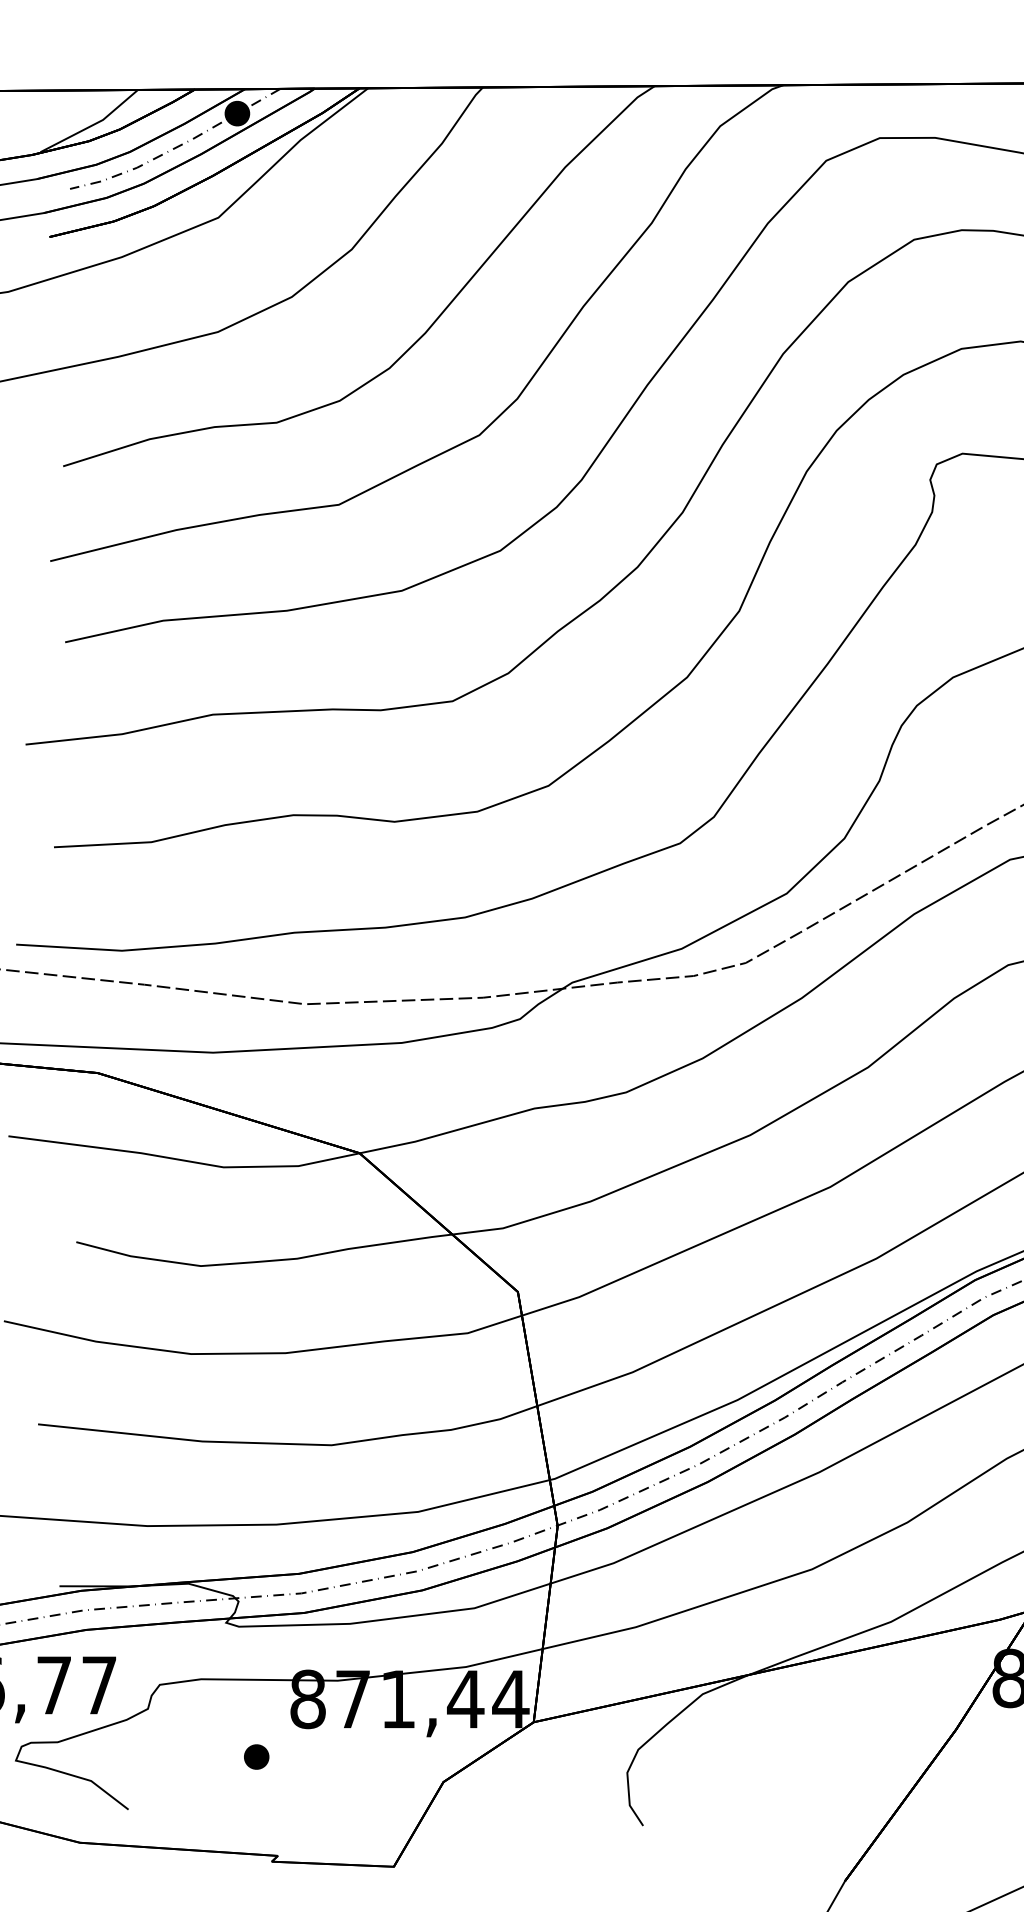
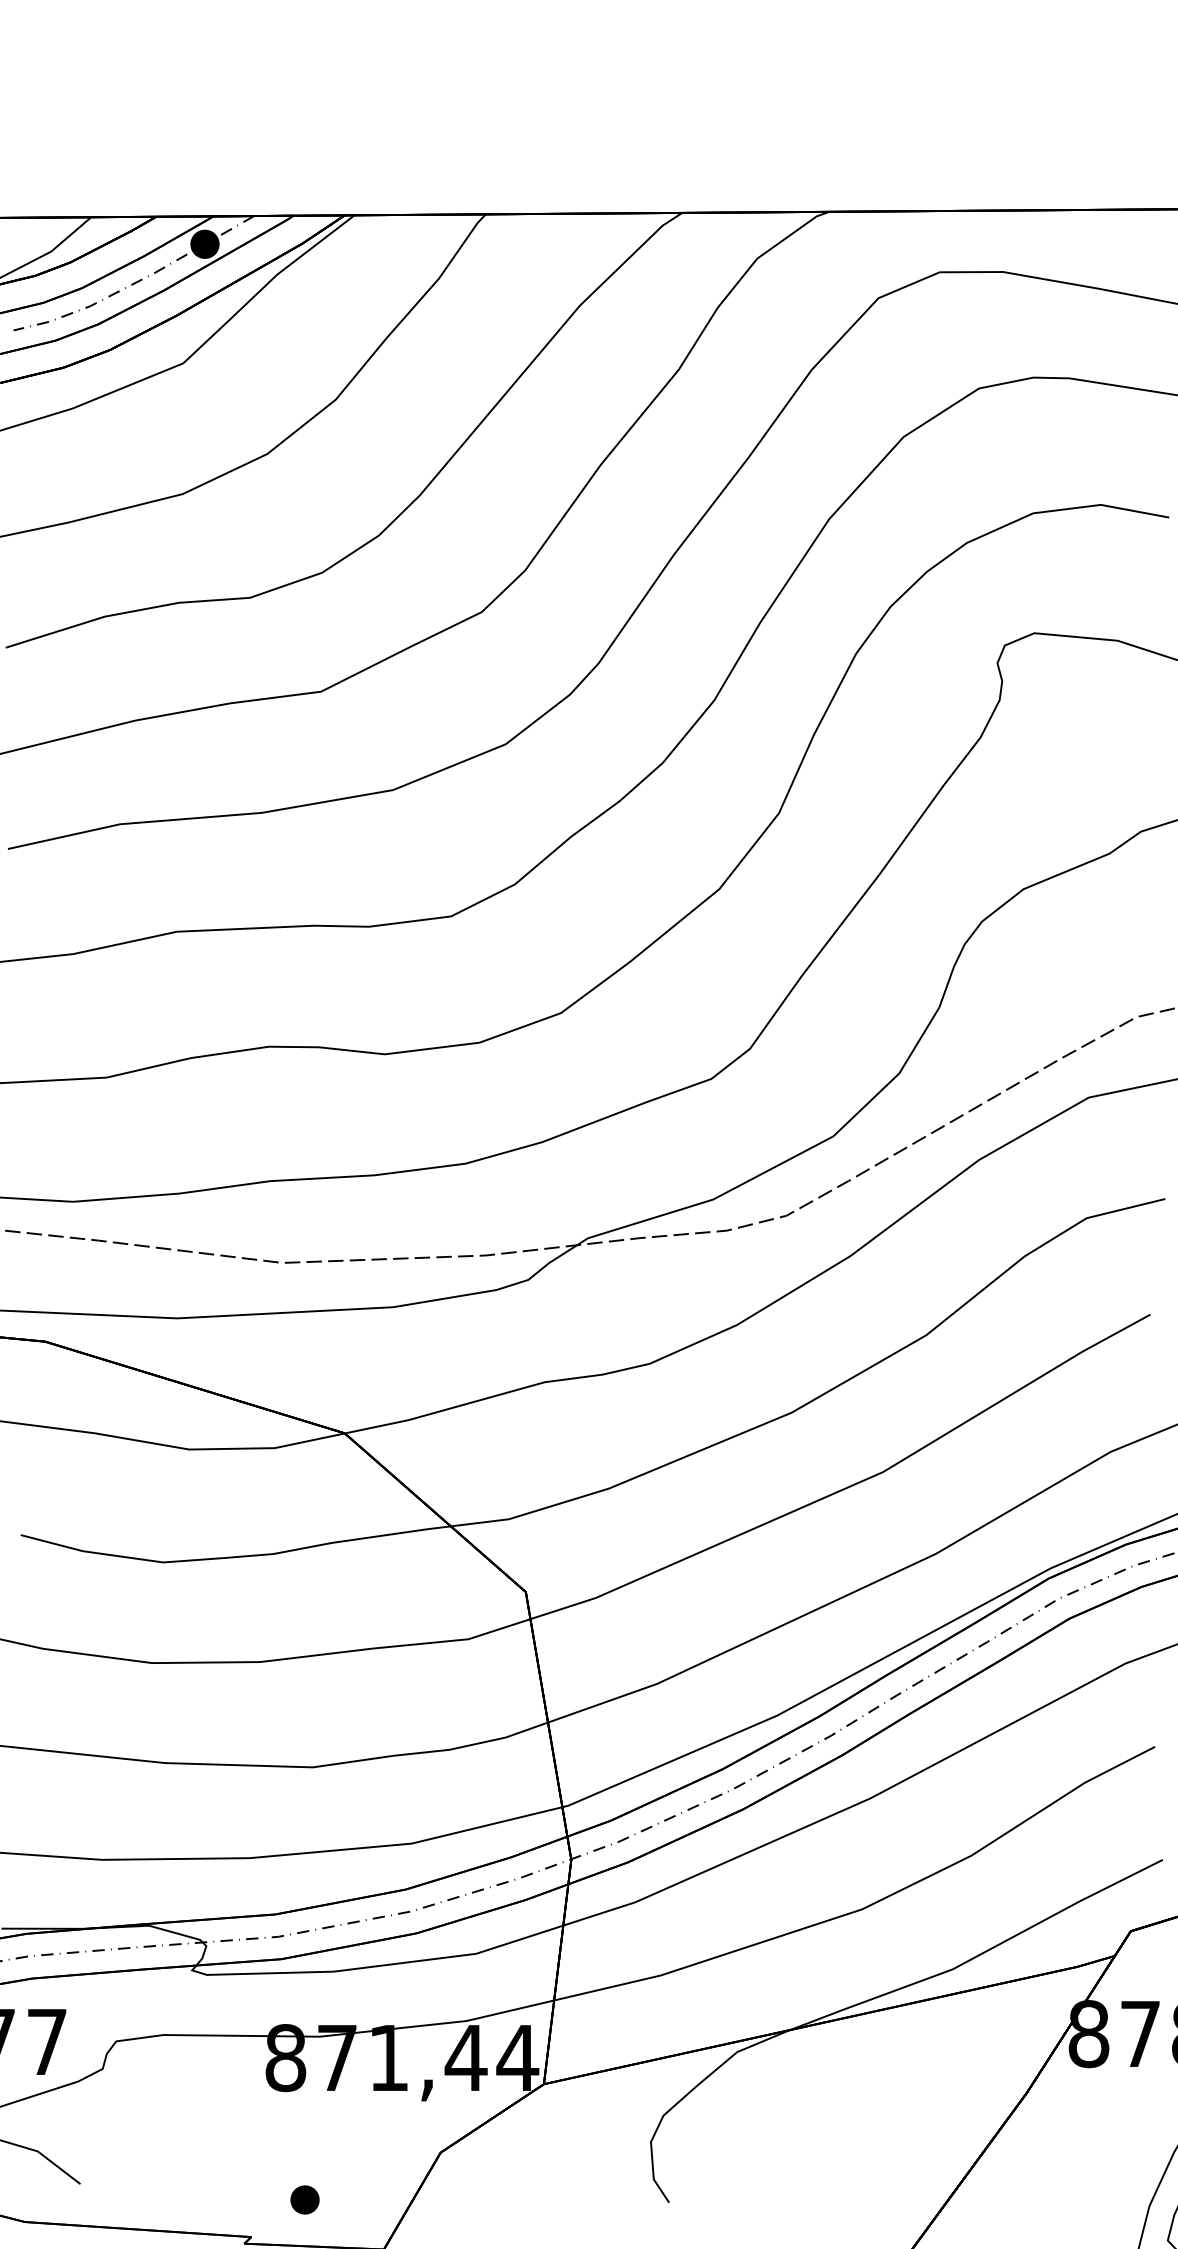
part: (256, 1756) -> (304, 2199), moved

